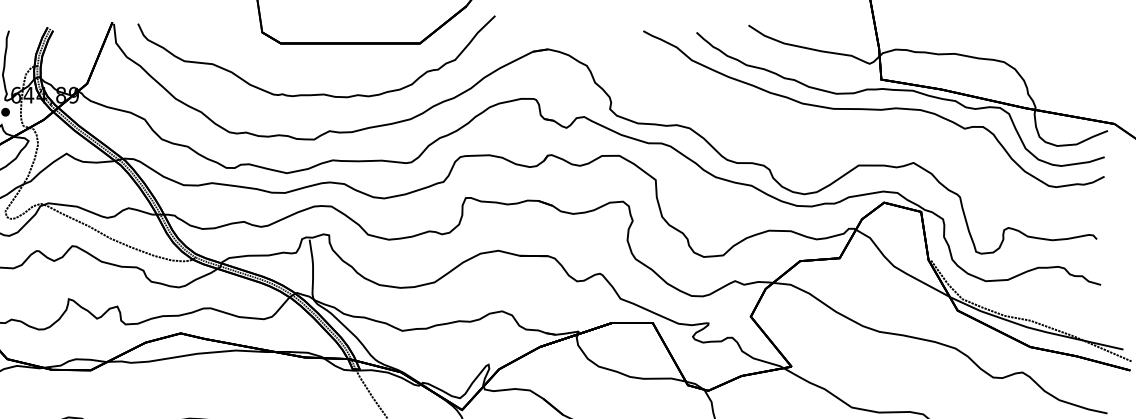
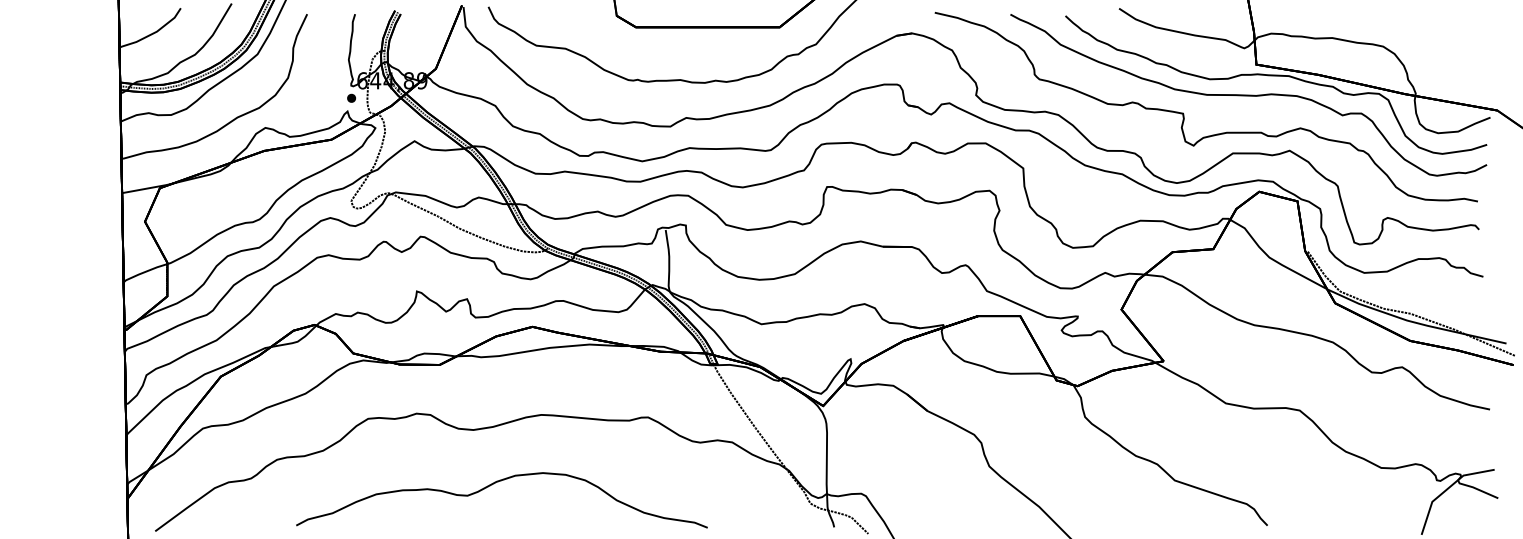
part: (811, 127) -> (1184, 114), added

